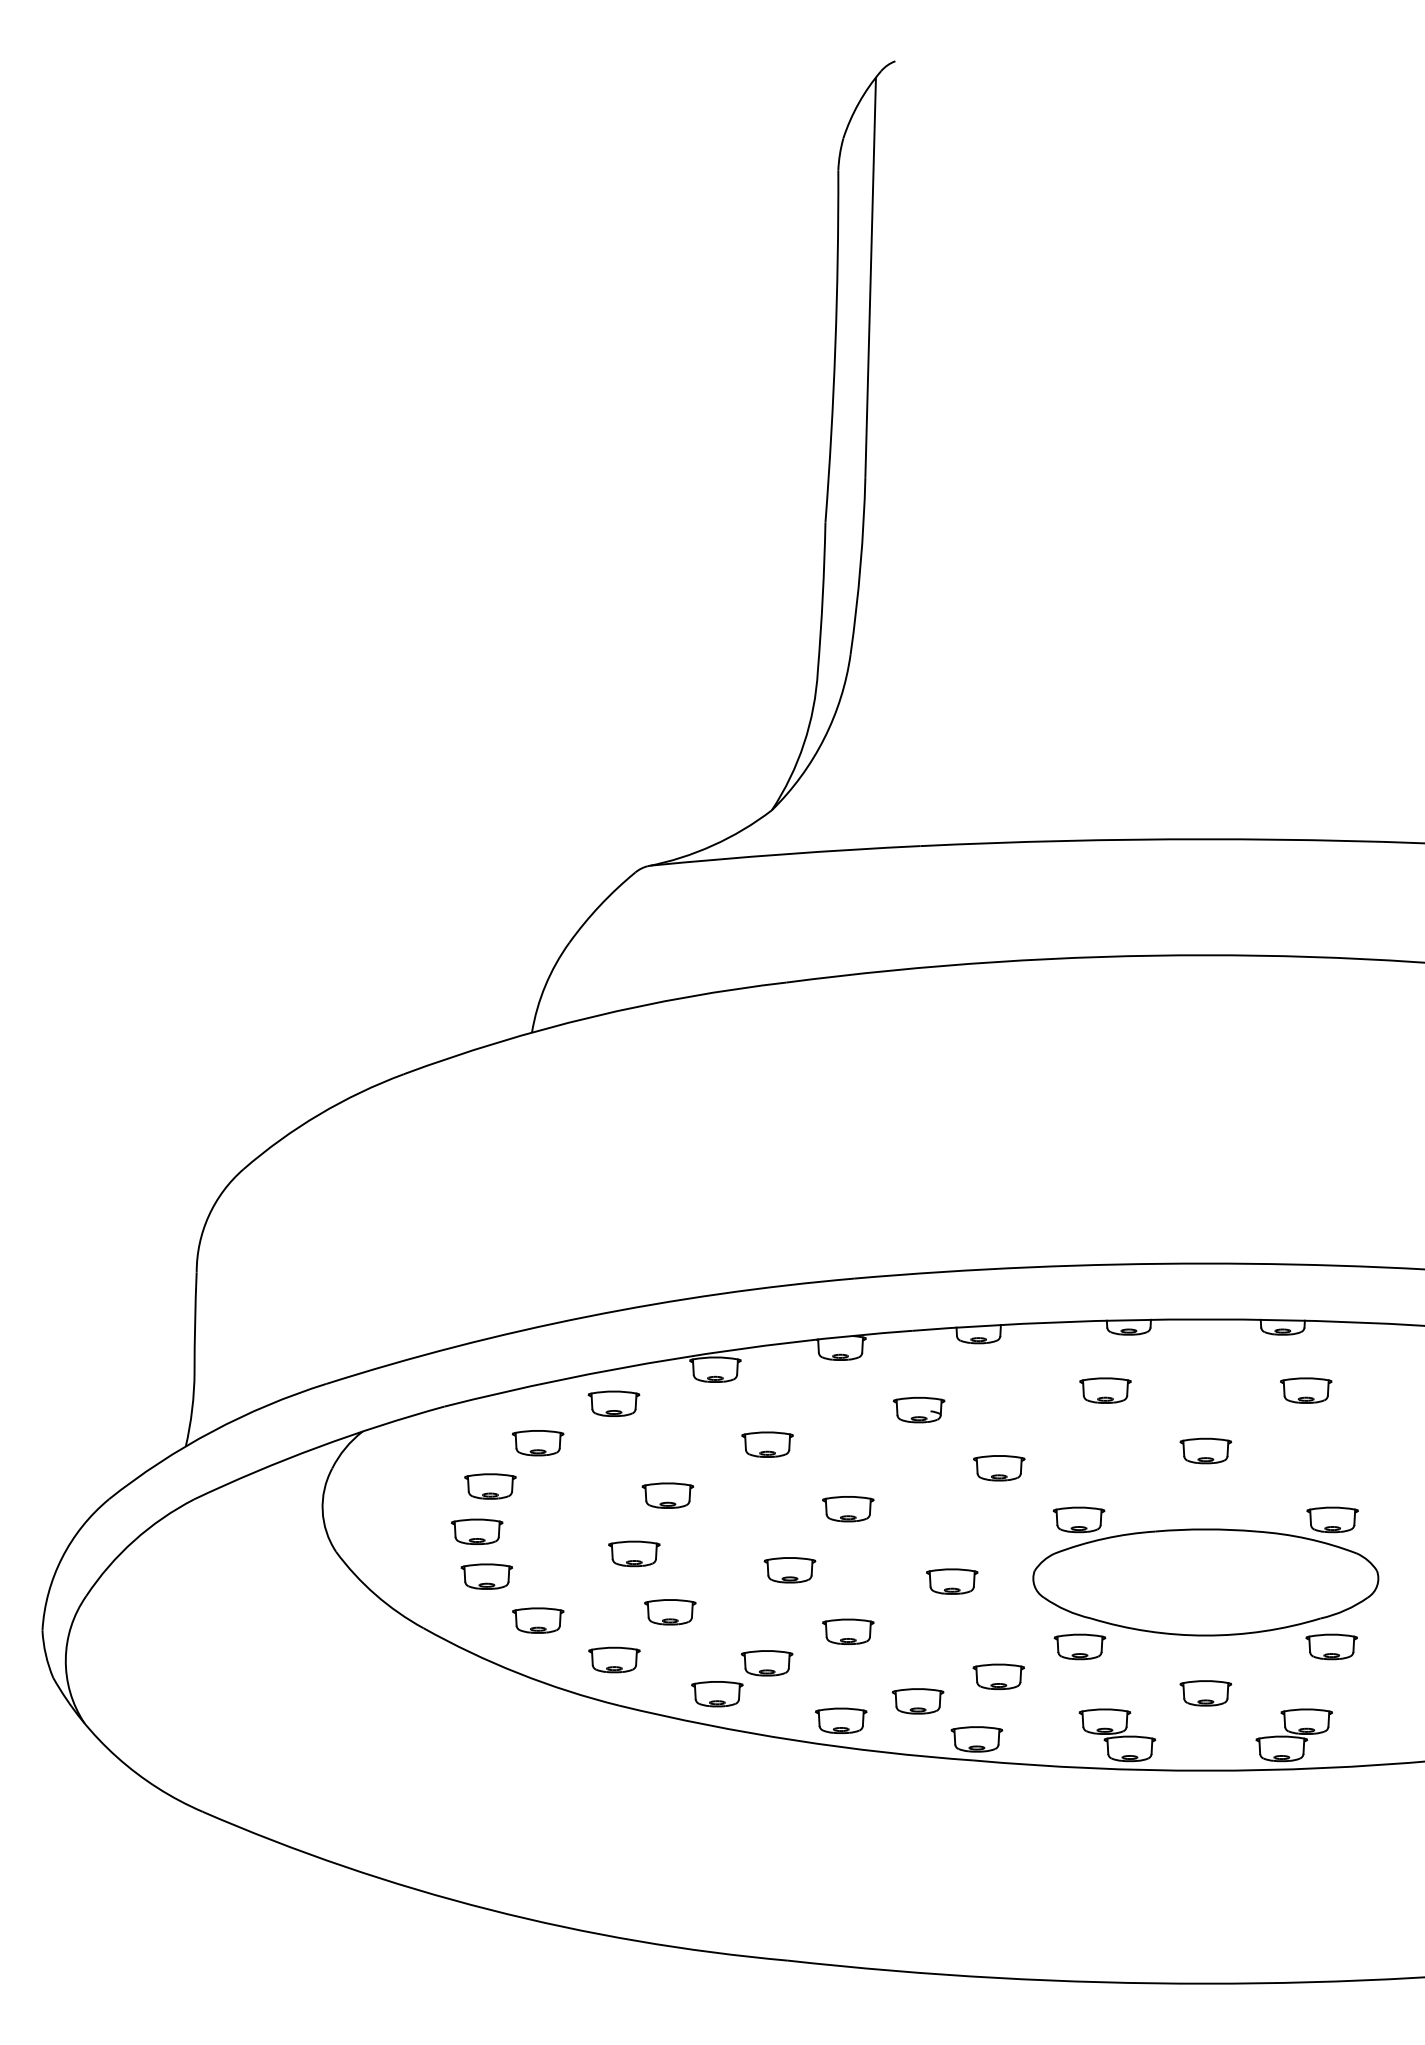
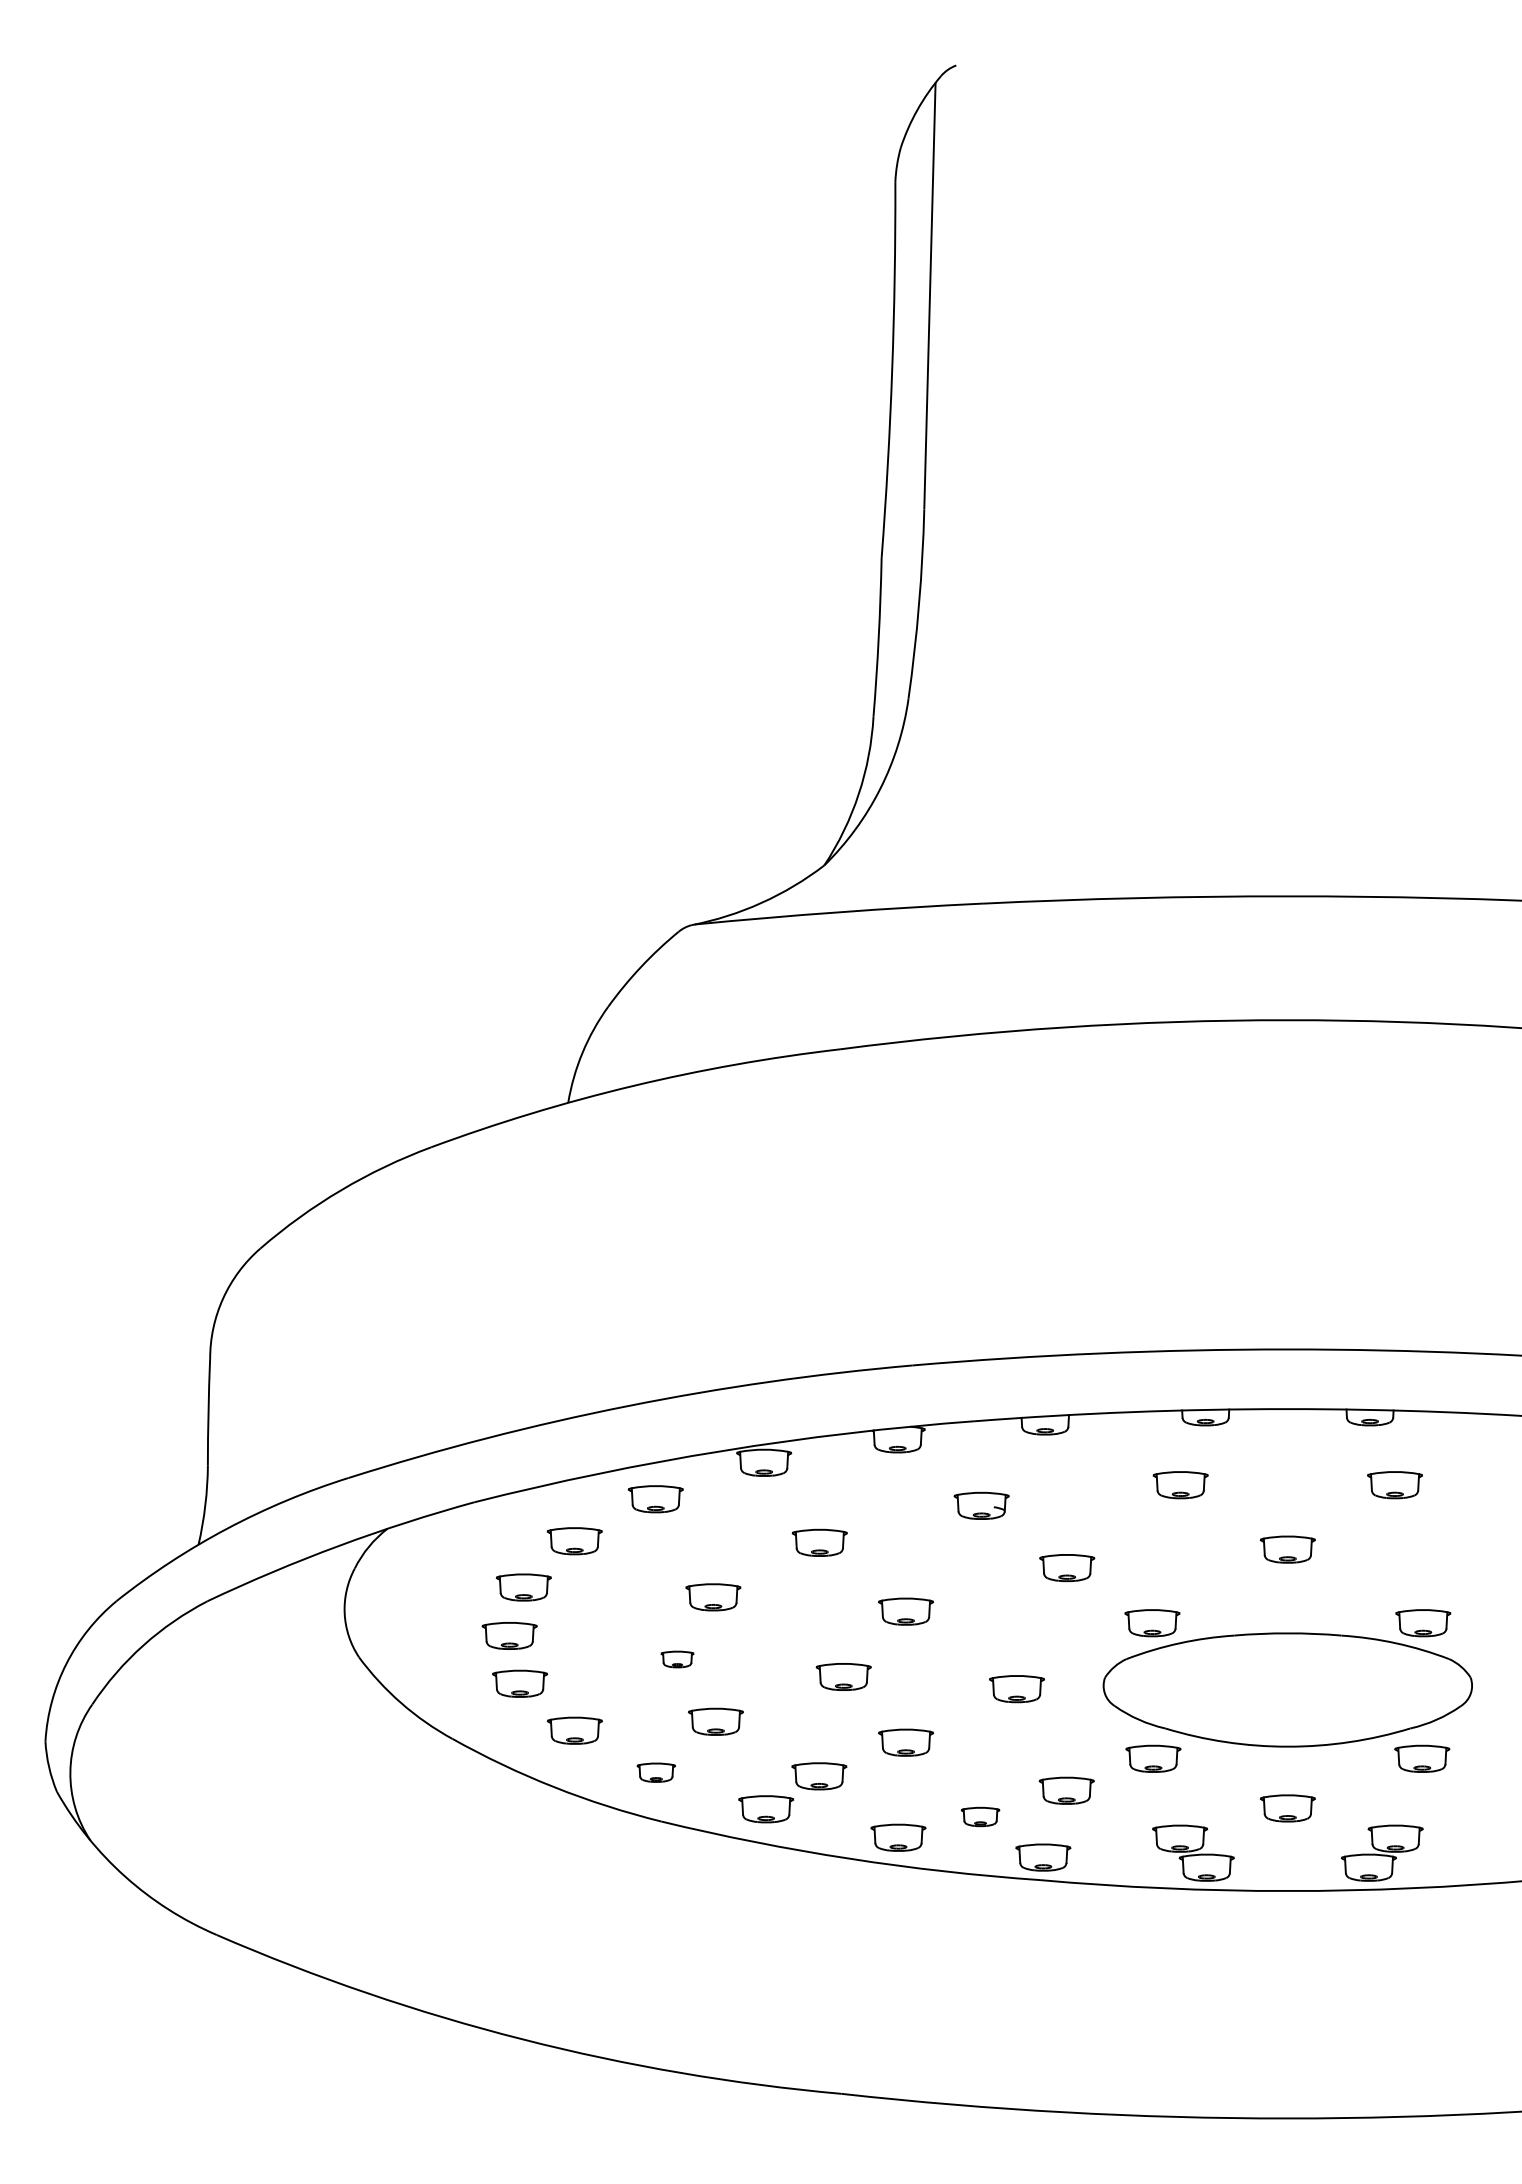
part: (634, 1553) -> (677, 1659), size x0.6
part: (614, 1659) -> (656, 1772), size x0.7
part: (918, 1700) -> (980, 1816), size x0.7

